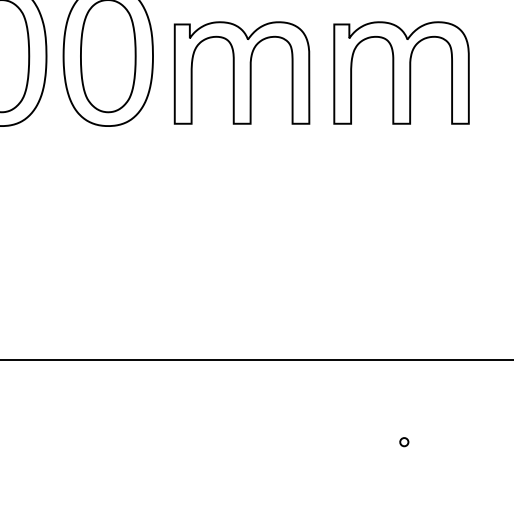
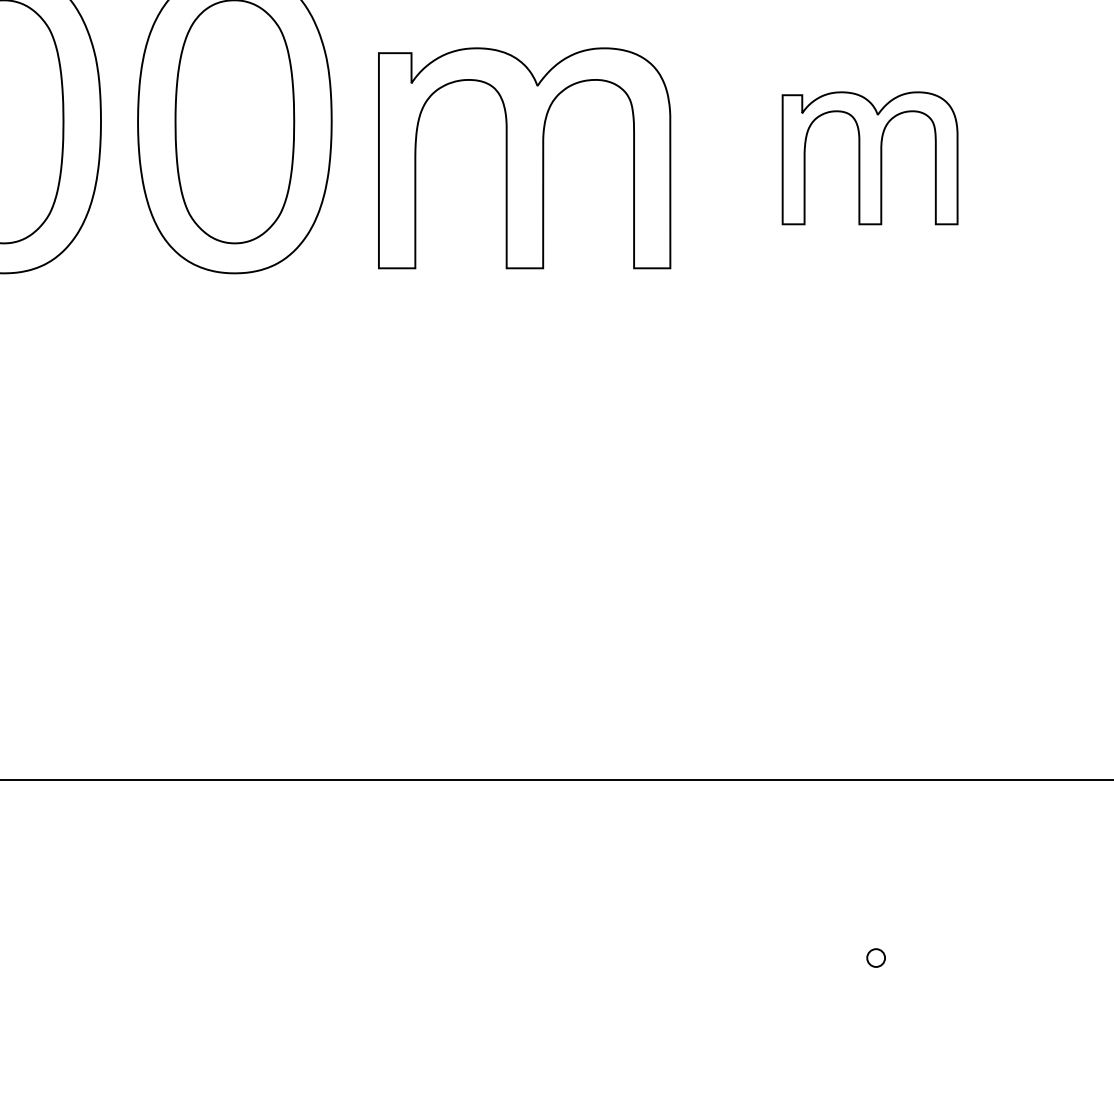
part: (401, 72) -> (870, 157), size x0.6

